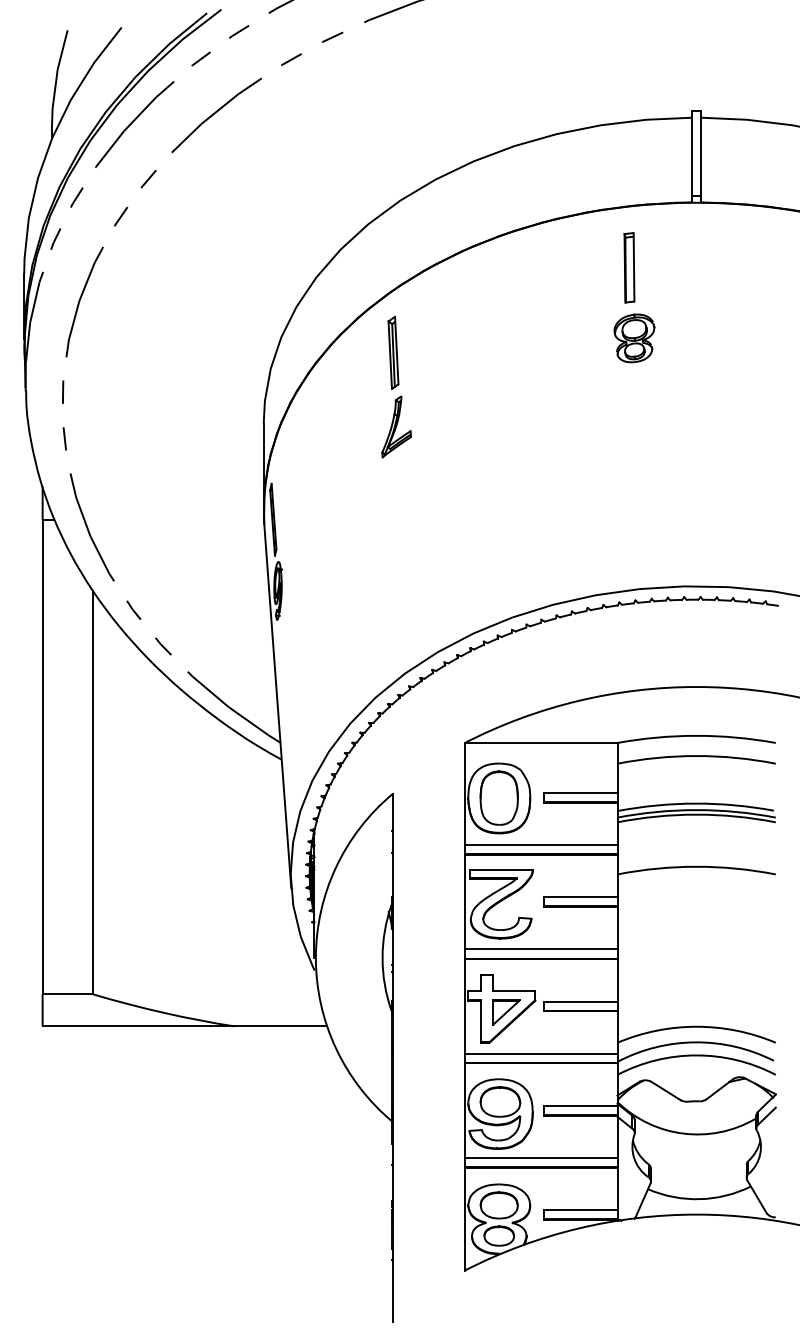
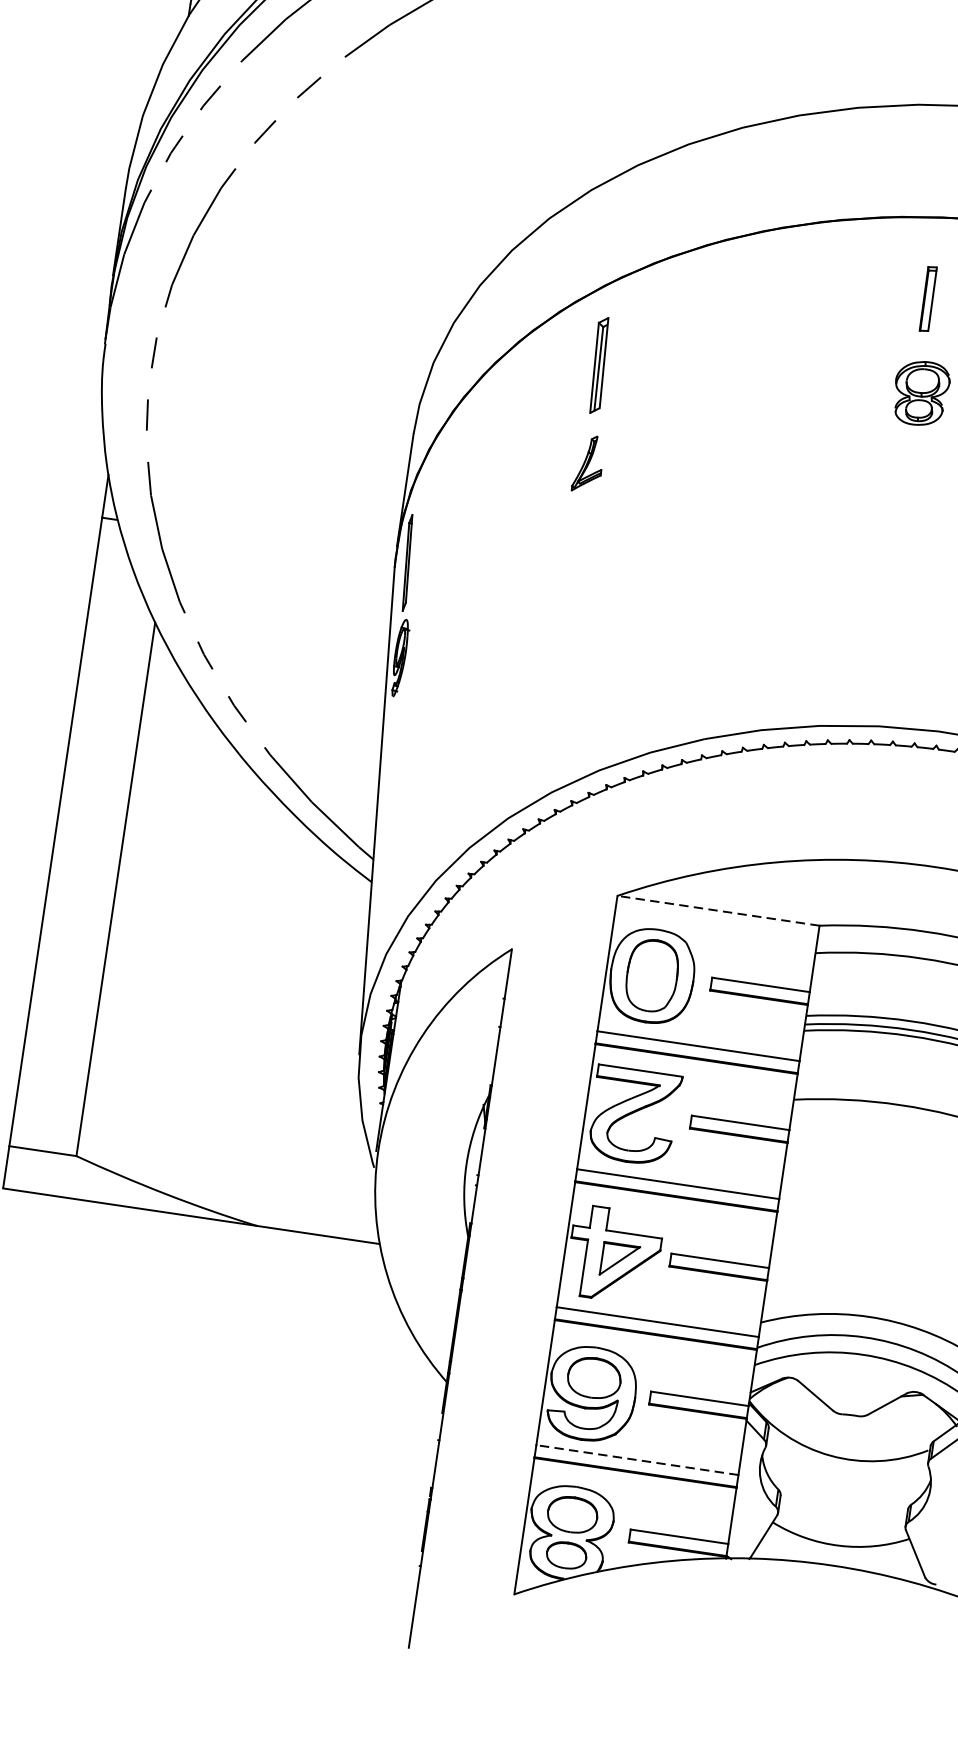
part: (629, 267) -> (928, 298), size x0.7
part: (396, 426) -> (588, 463), size x0.7
line: (540, 743) -> (717, 911), solid -> dashed
line: (540, 1157) -> (636, 1459), solid -> dashed

